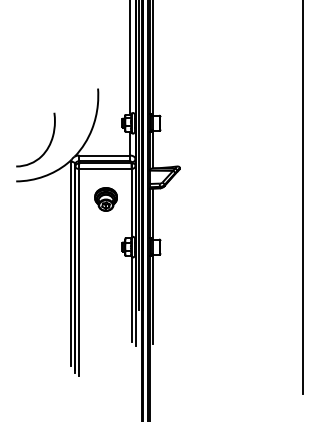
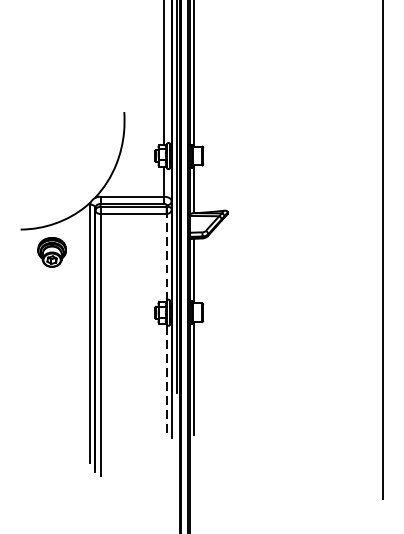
curve: (47, 146) -> (60, 185), removed
part: (105, 199) -> (51, 252), moved
line: (131, 203) -> (166, 257), solid -> dashed
line: (131, 299) -> (166, 378), solid -> dashed

